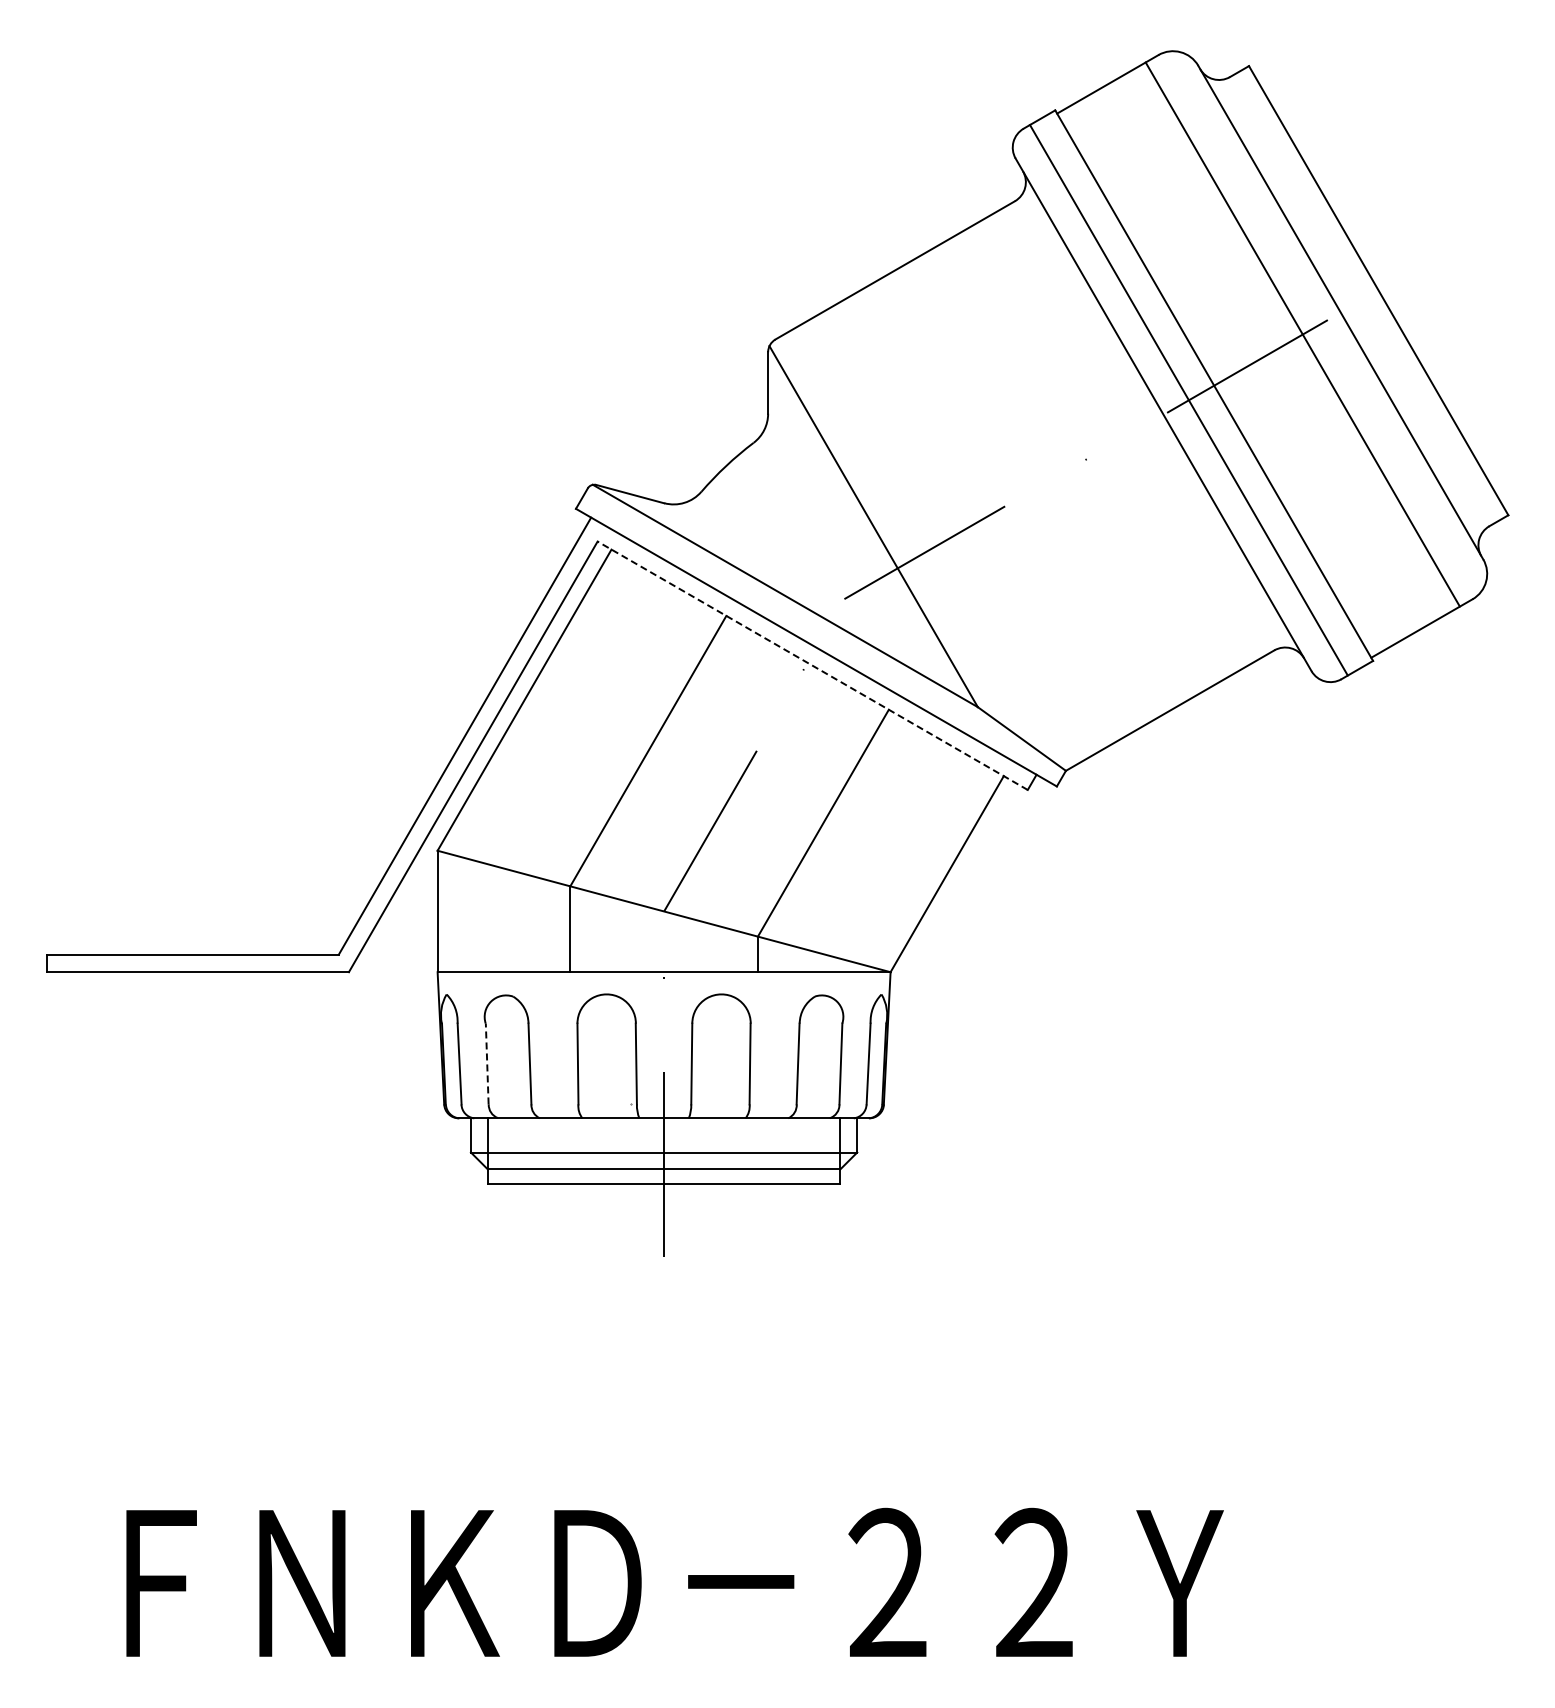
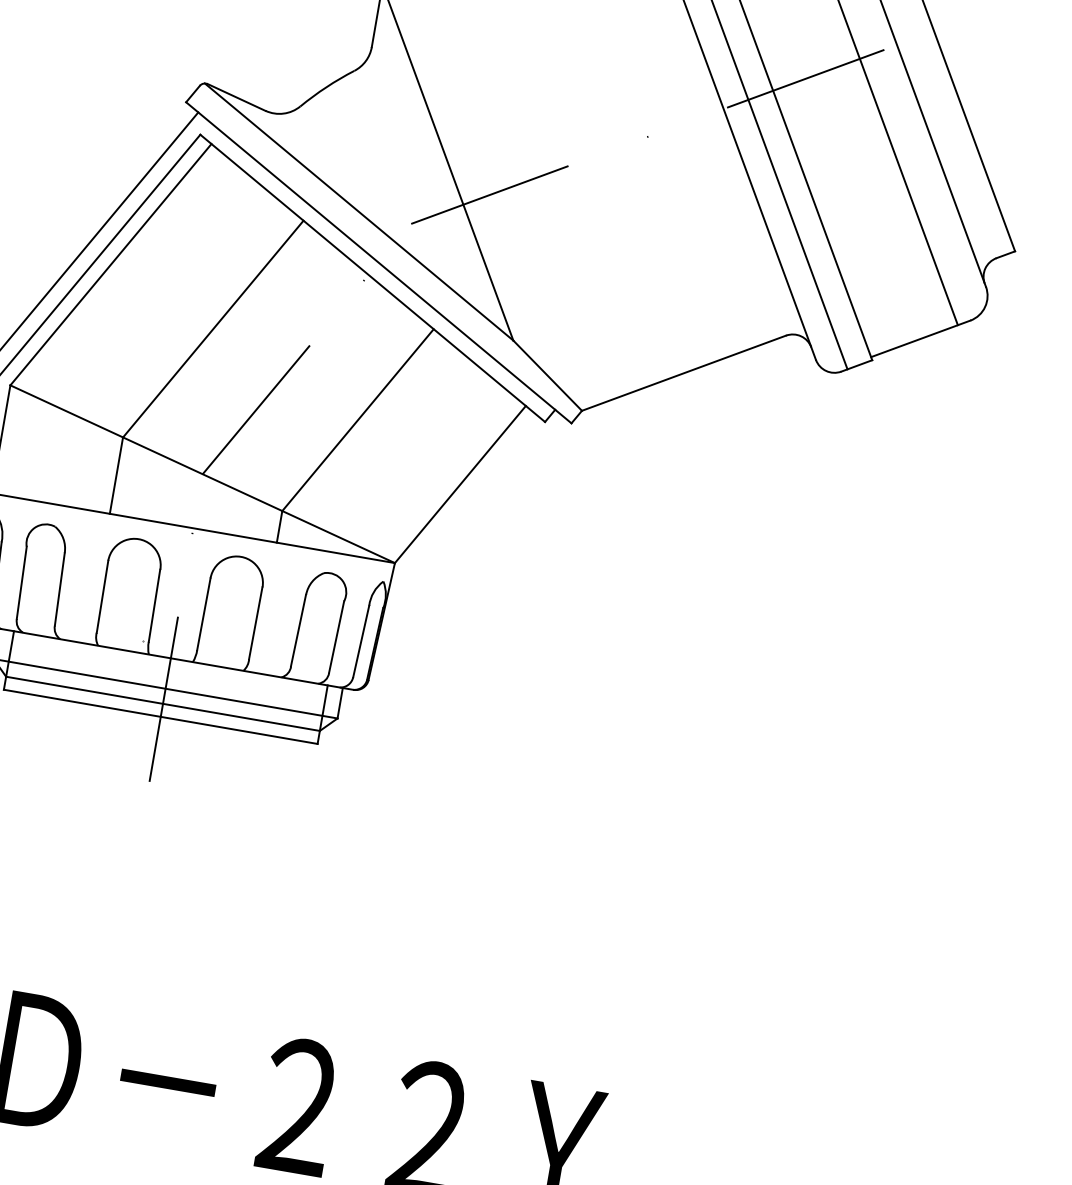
line: (812, 665) -> (372, 278), dashed -> solid
line: (487, 1063) -> (22, 582), dashed -> solid

